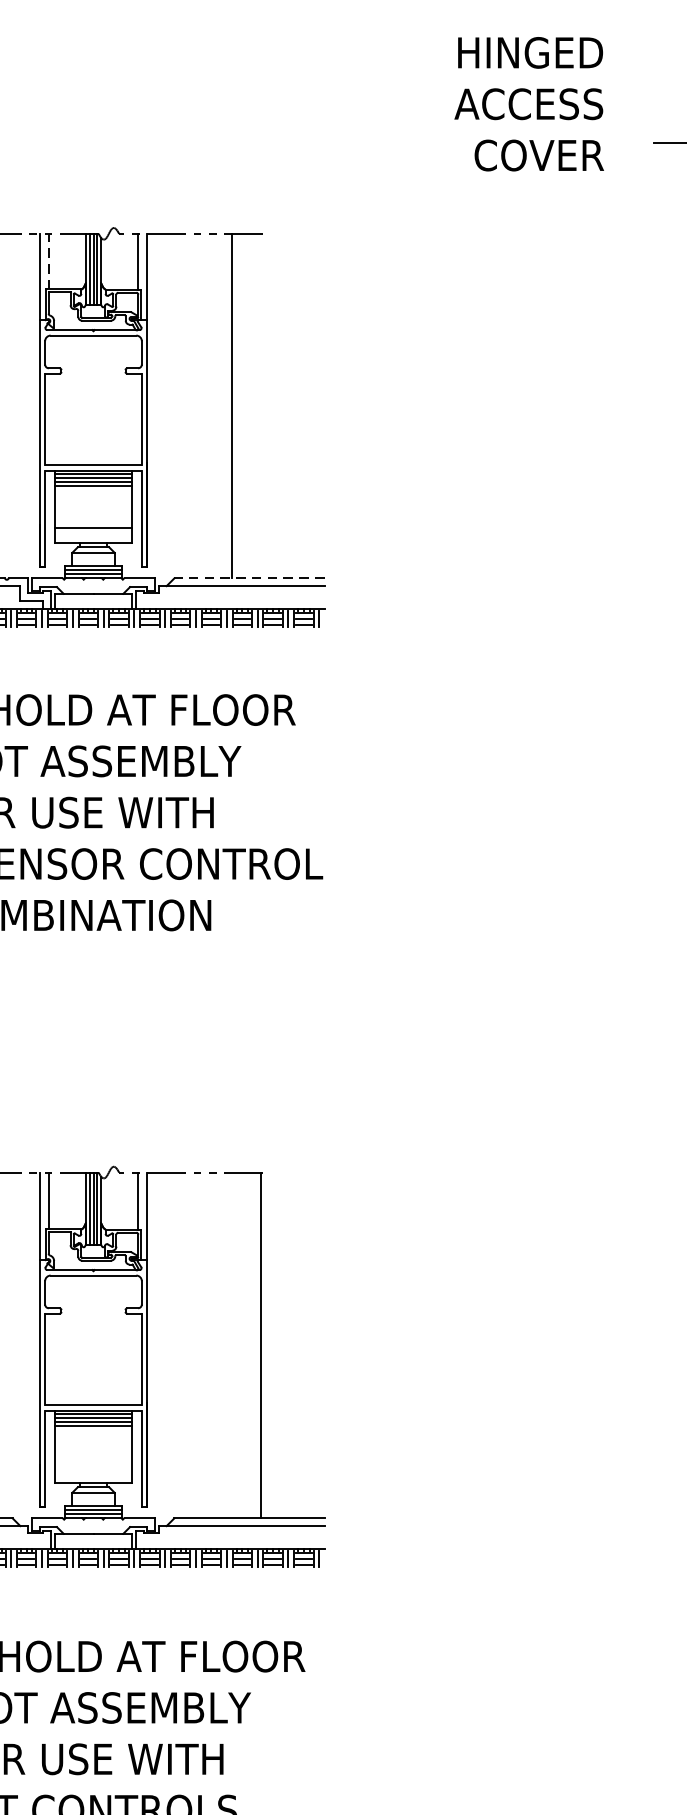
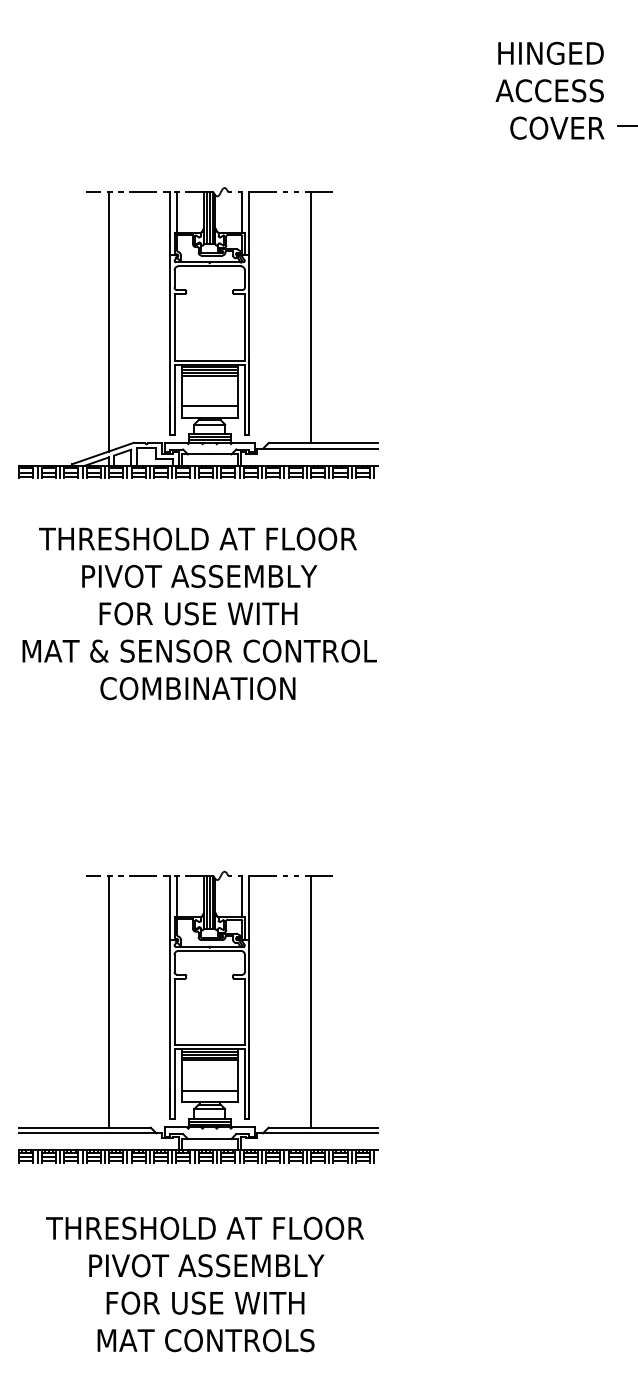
text: (528, 103) -> (549, 90), moved
line: (49, 260) -> (177, 211), dashed -> solid
line: (249, 578) -> (323, 443), dashed -> solid
line: (260, 1345) -> (310, 1001), moved
line: (93, 1467) -> (209, 1090), added

